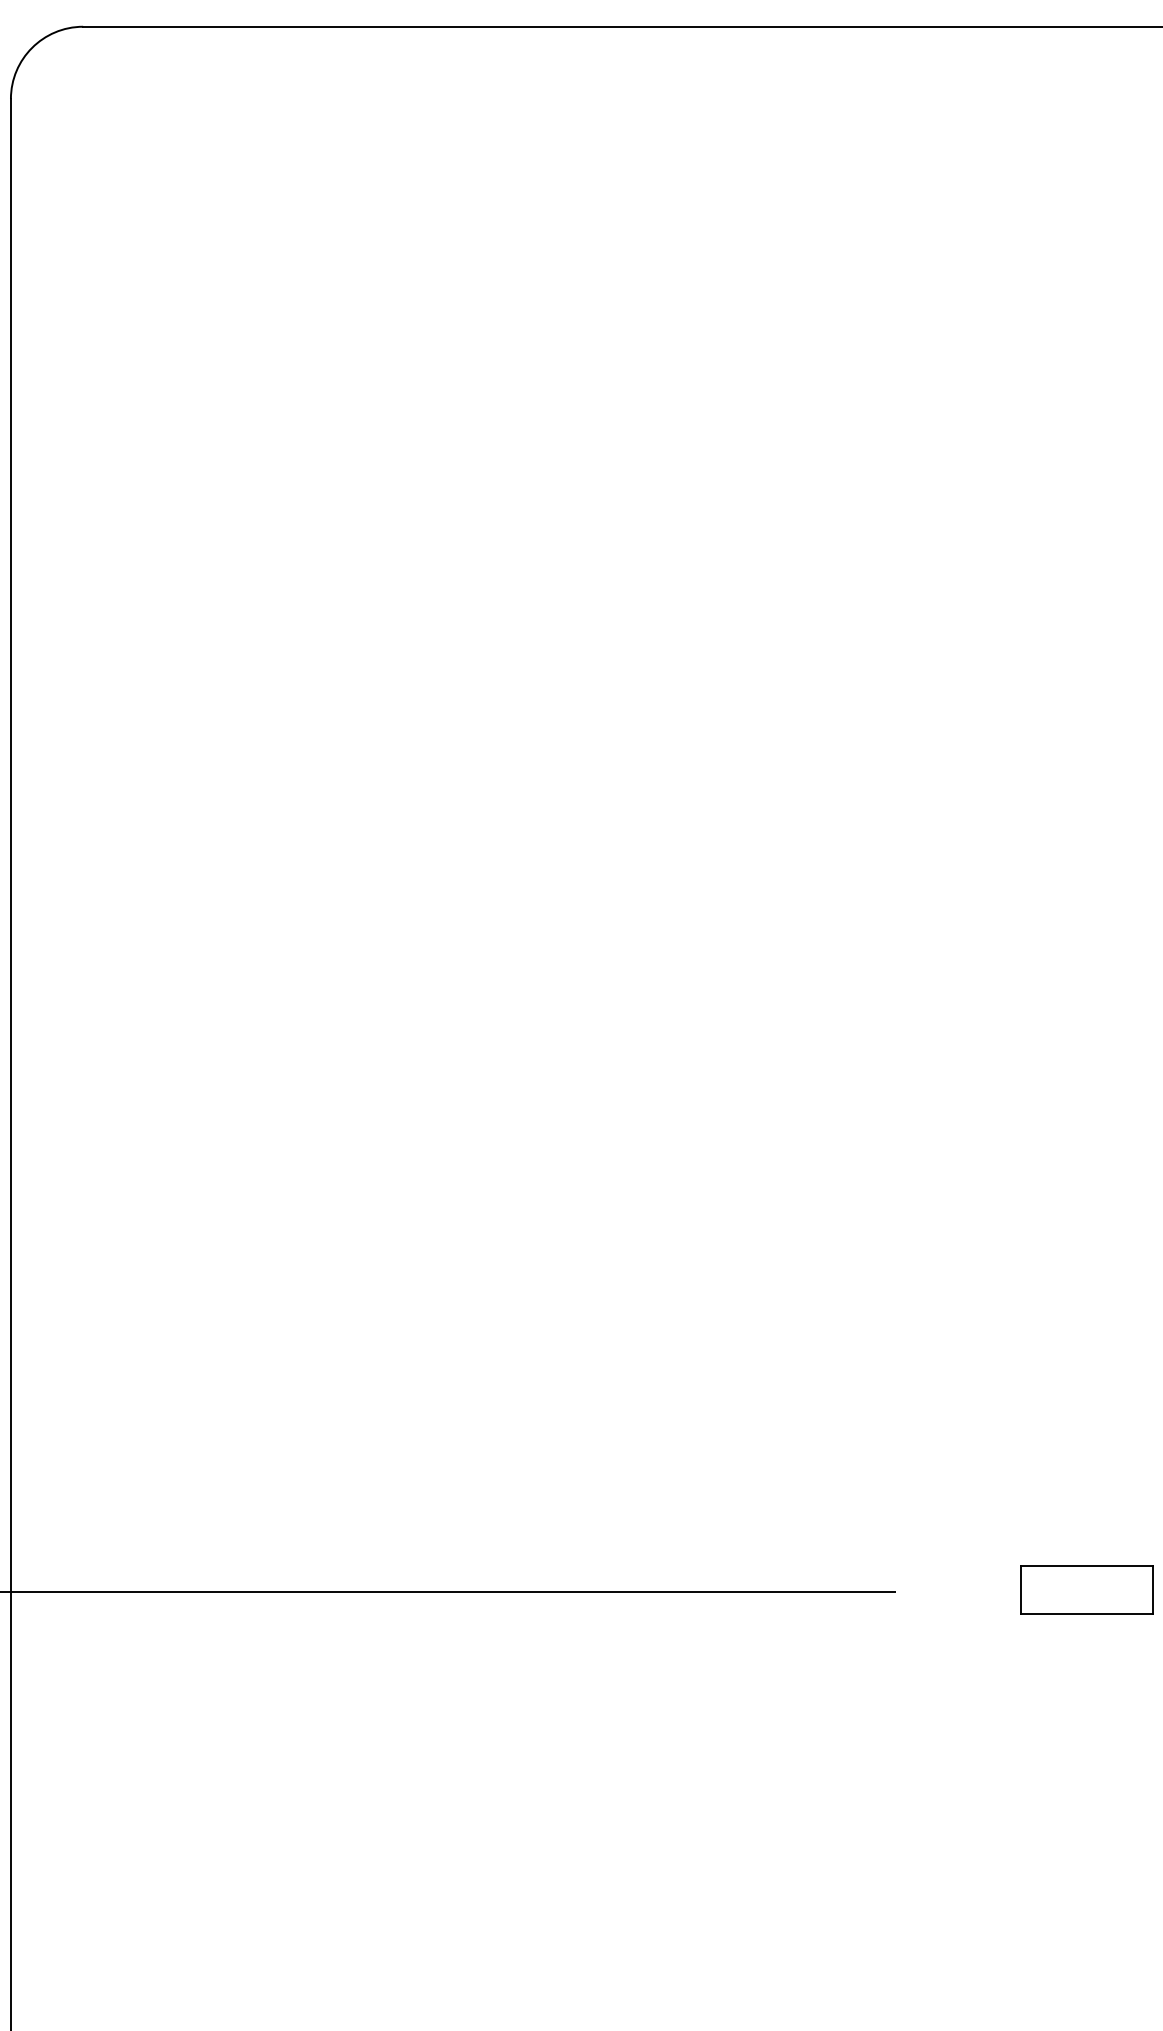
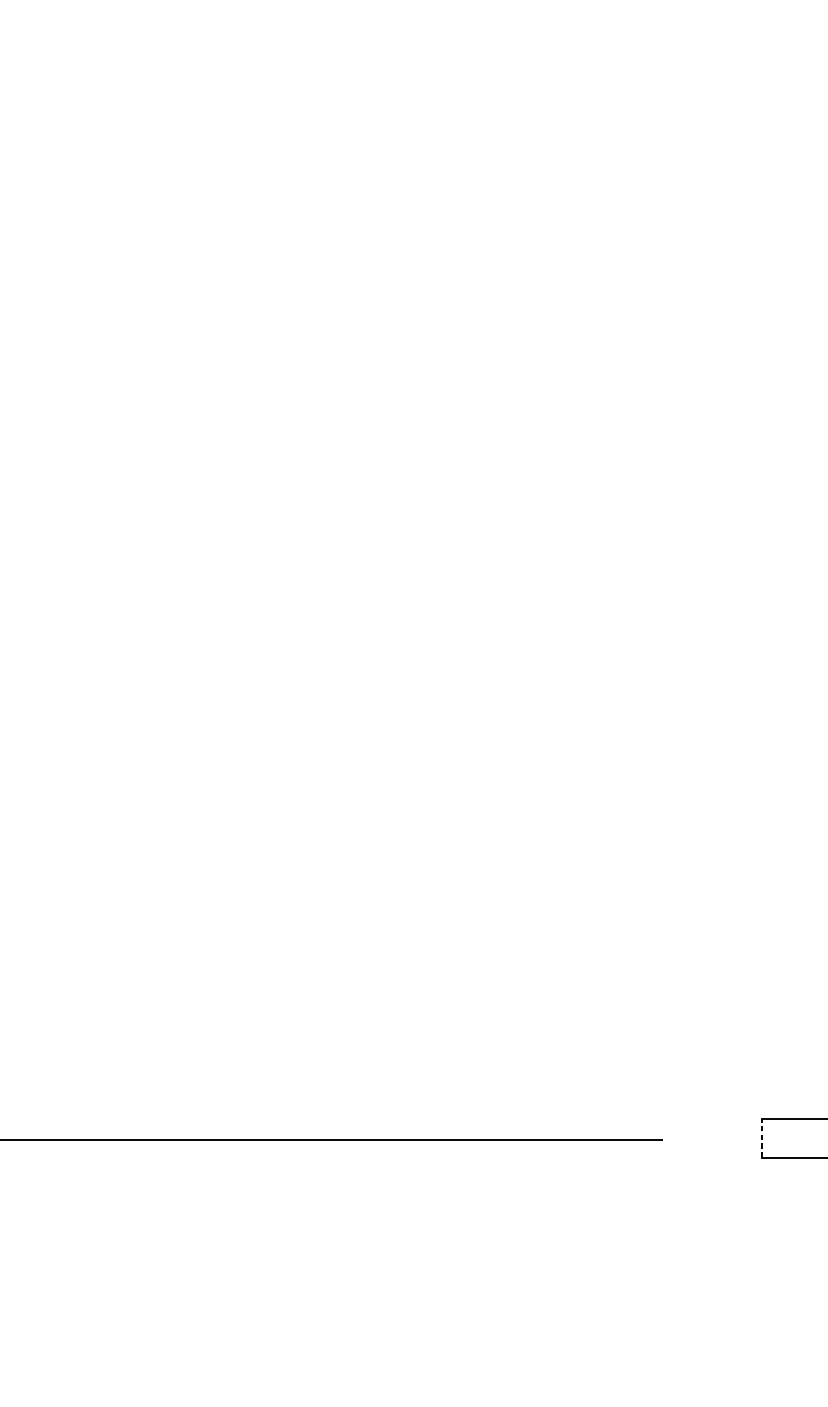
line: (1020, 1589) -> (761, 1137), solid -> dashed

